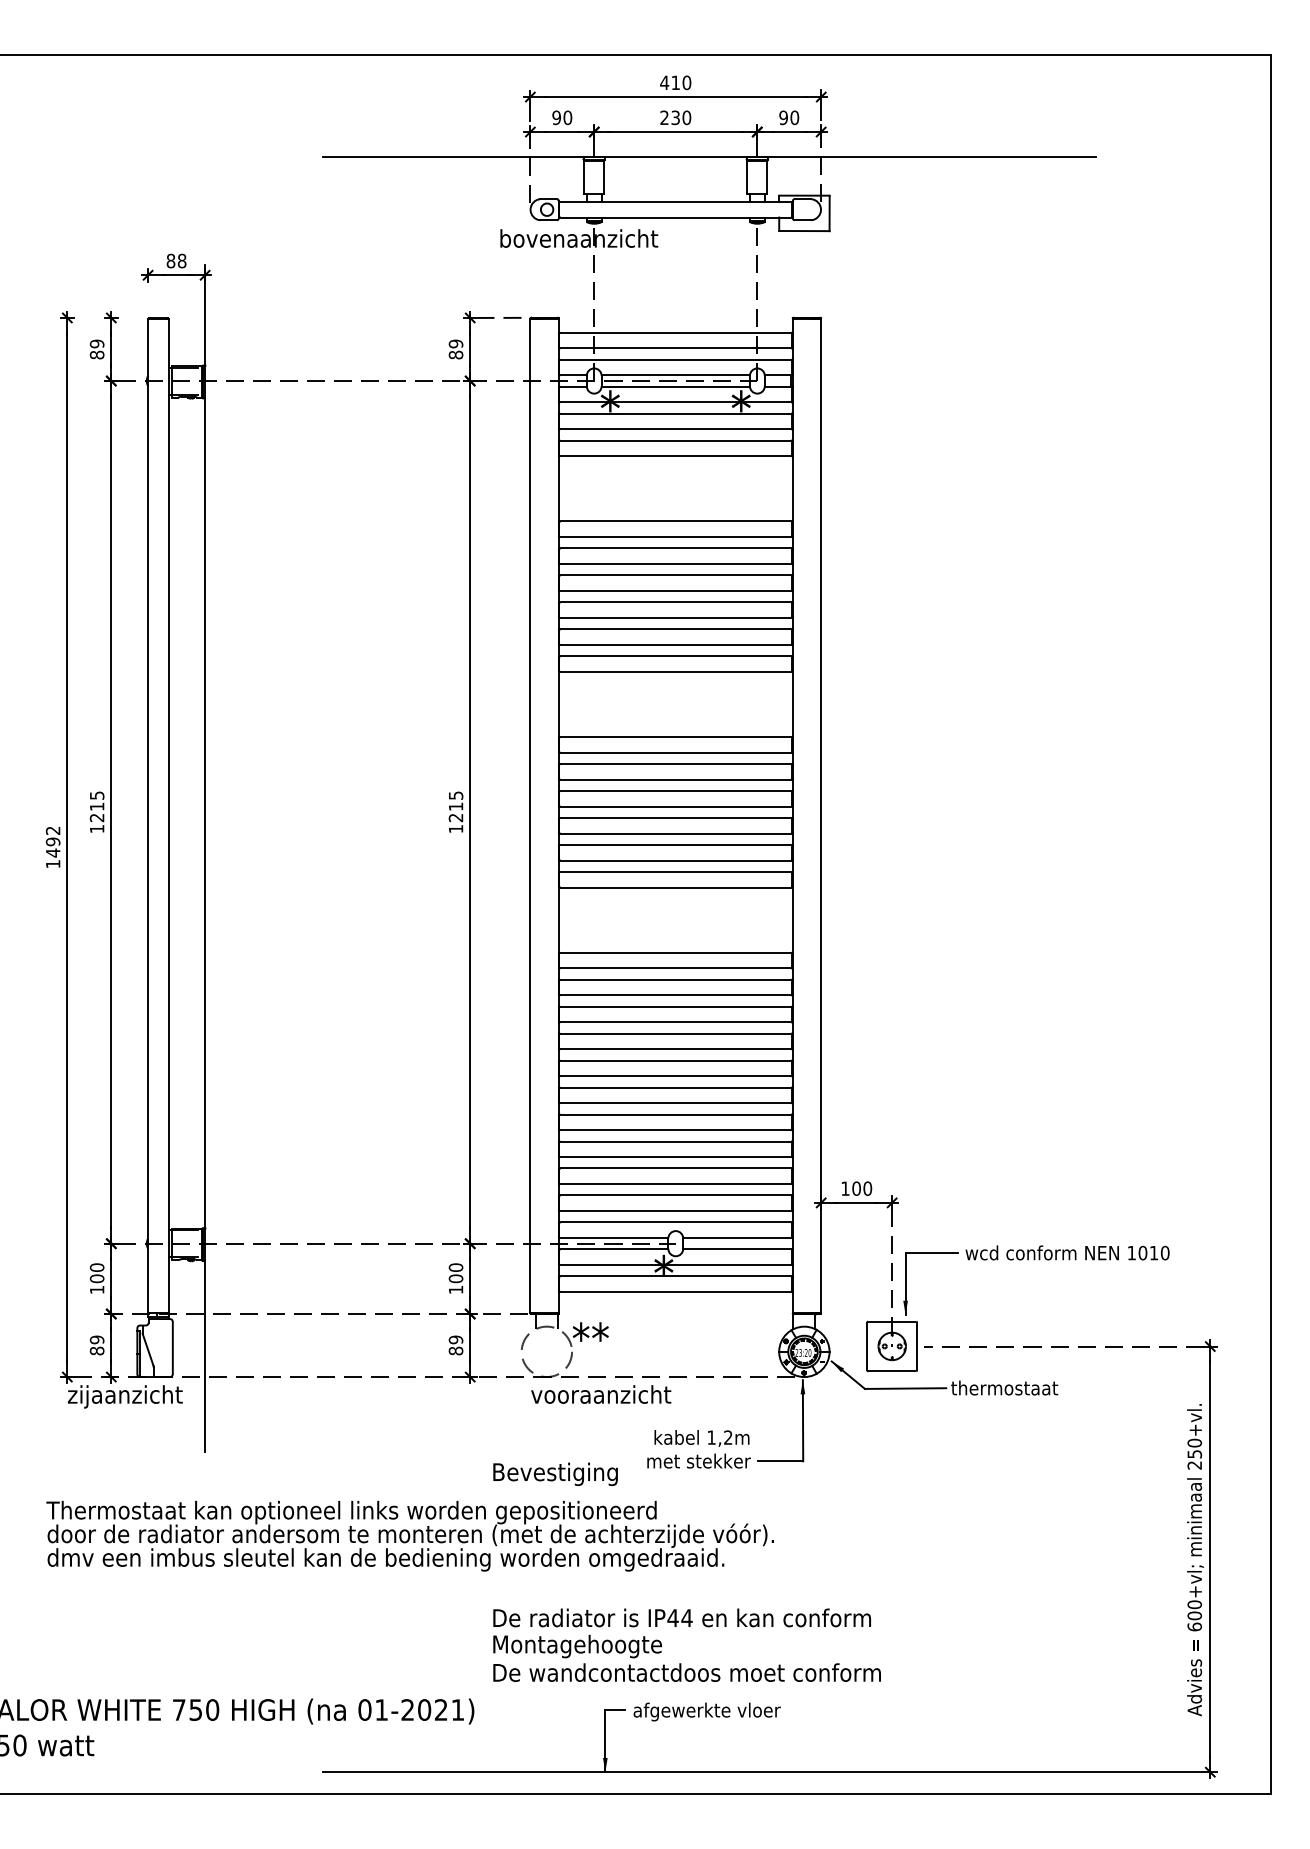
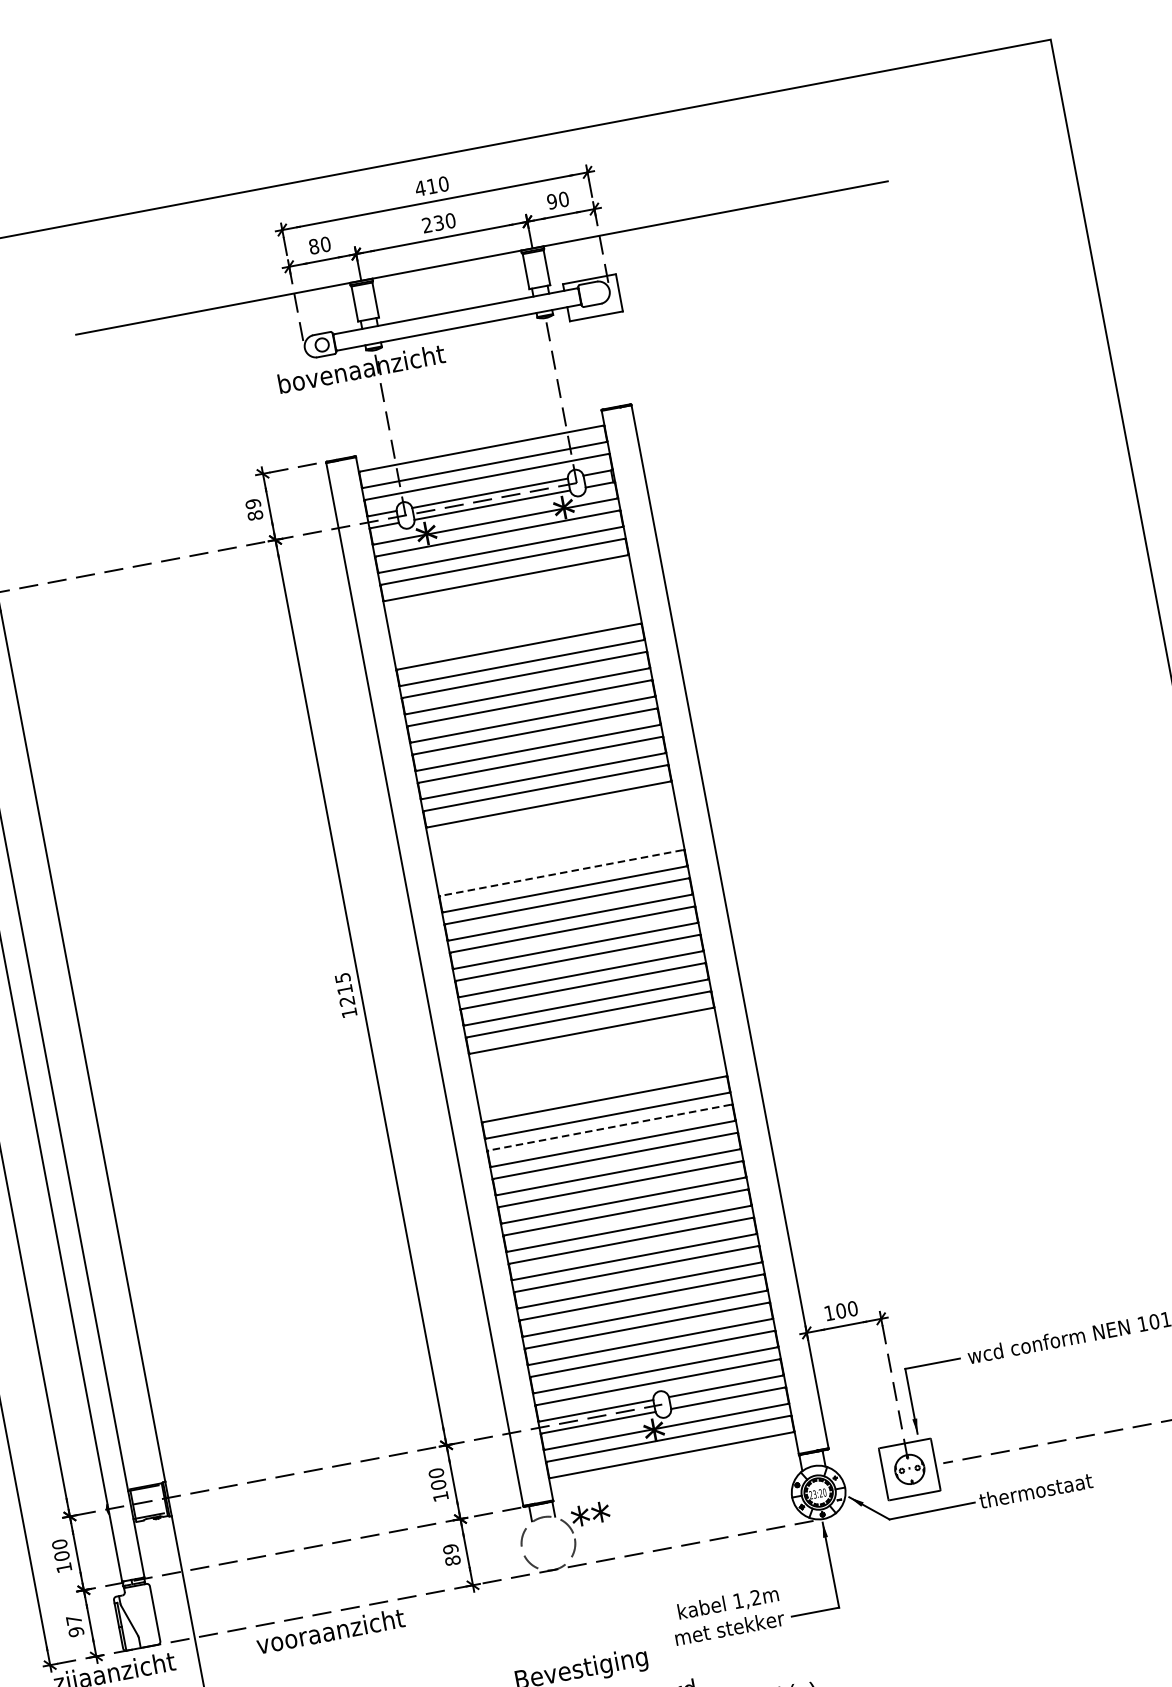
text: (556, 117) -> (313, 246), 90 -> 80
line: (675, 737) -> (561, 873), solid -> dashed
line: (675, 979) -> (609, 1127), solid -> dashed
text: (96, 1345) -> (74, 1626), 89 -> 97
text: (601, 1394) -> (330, 1631), moved

